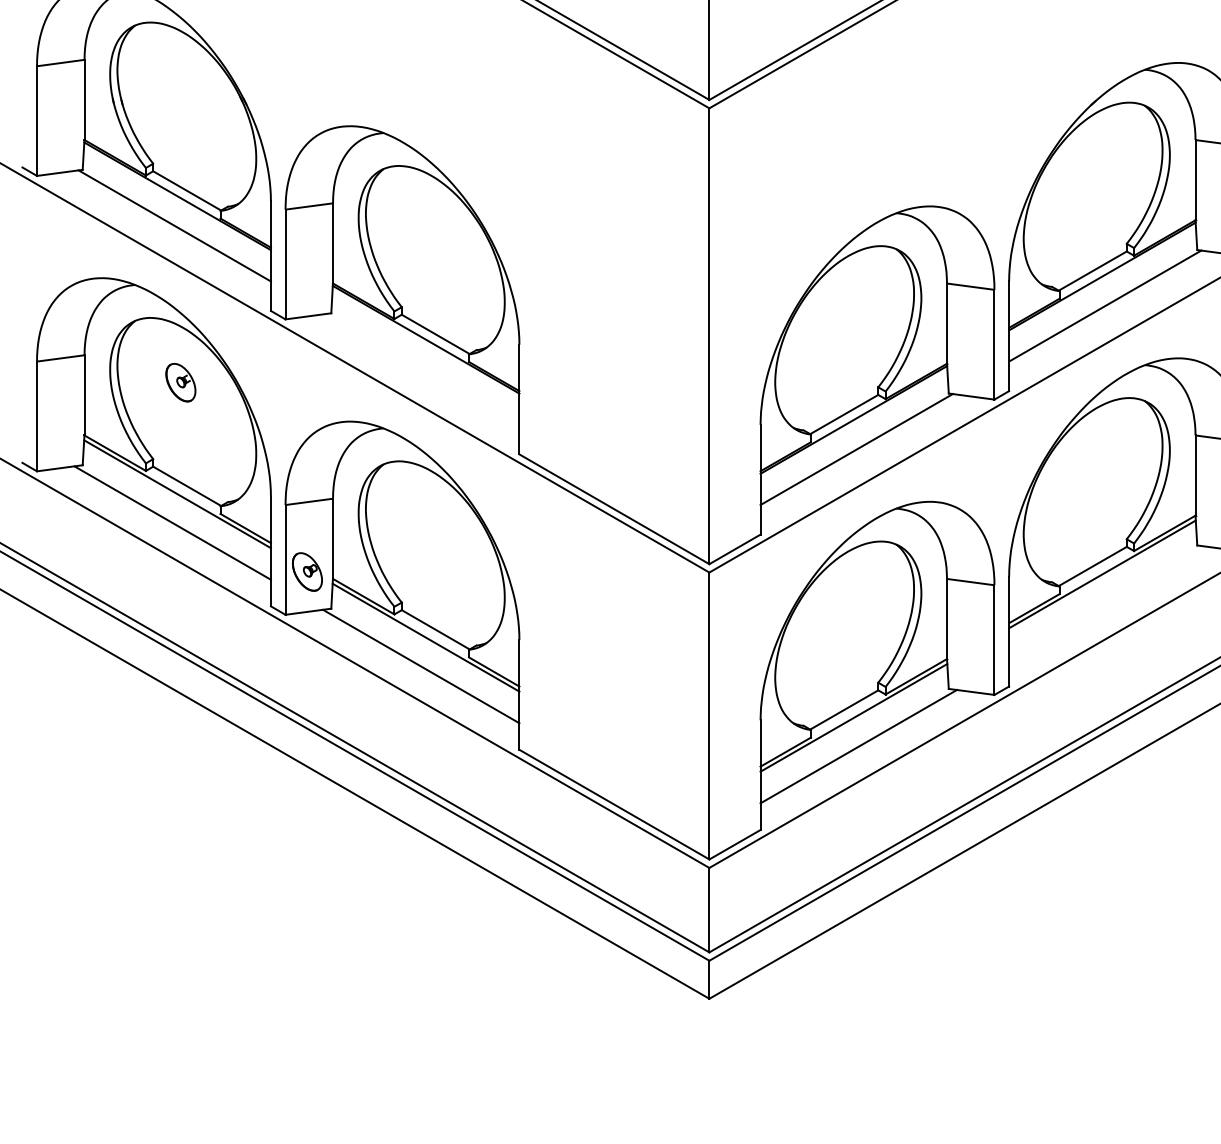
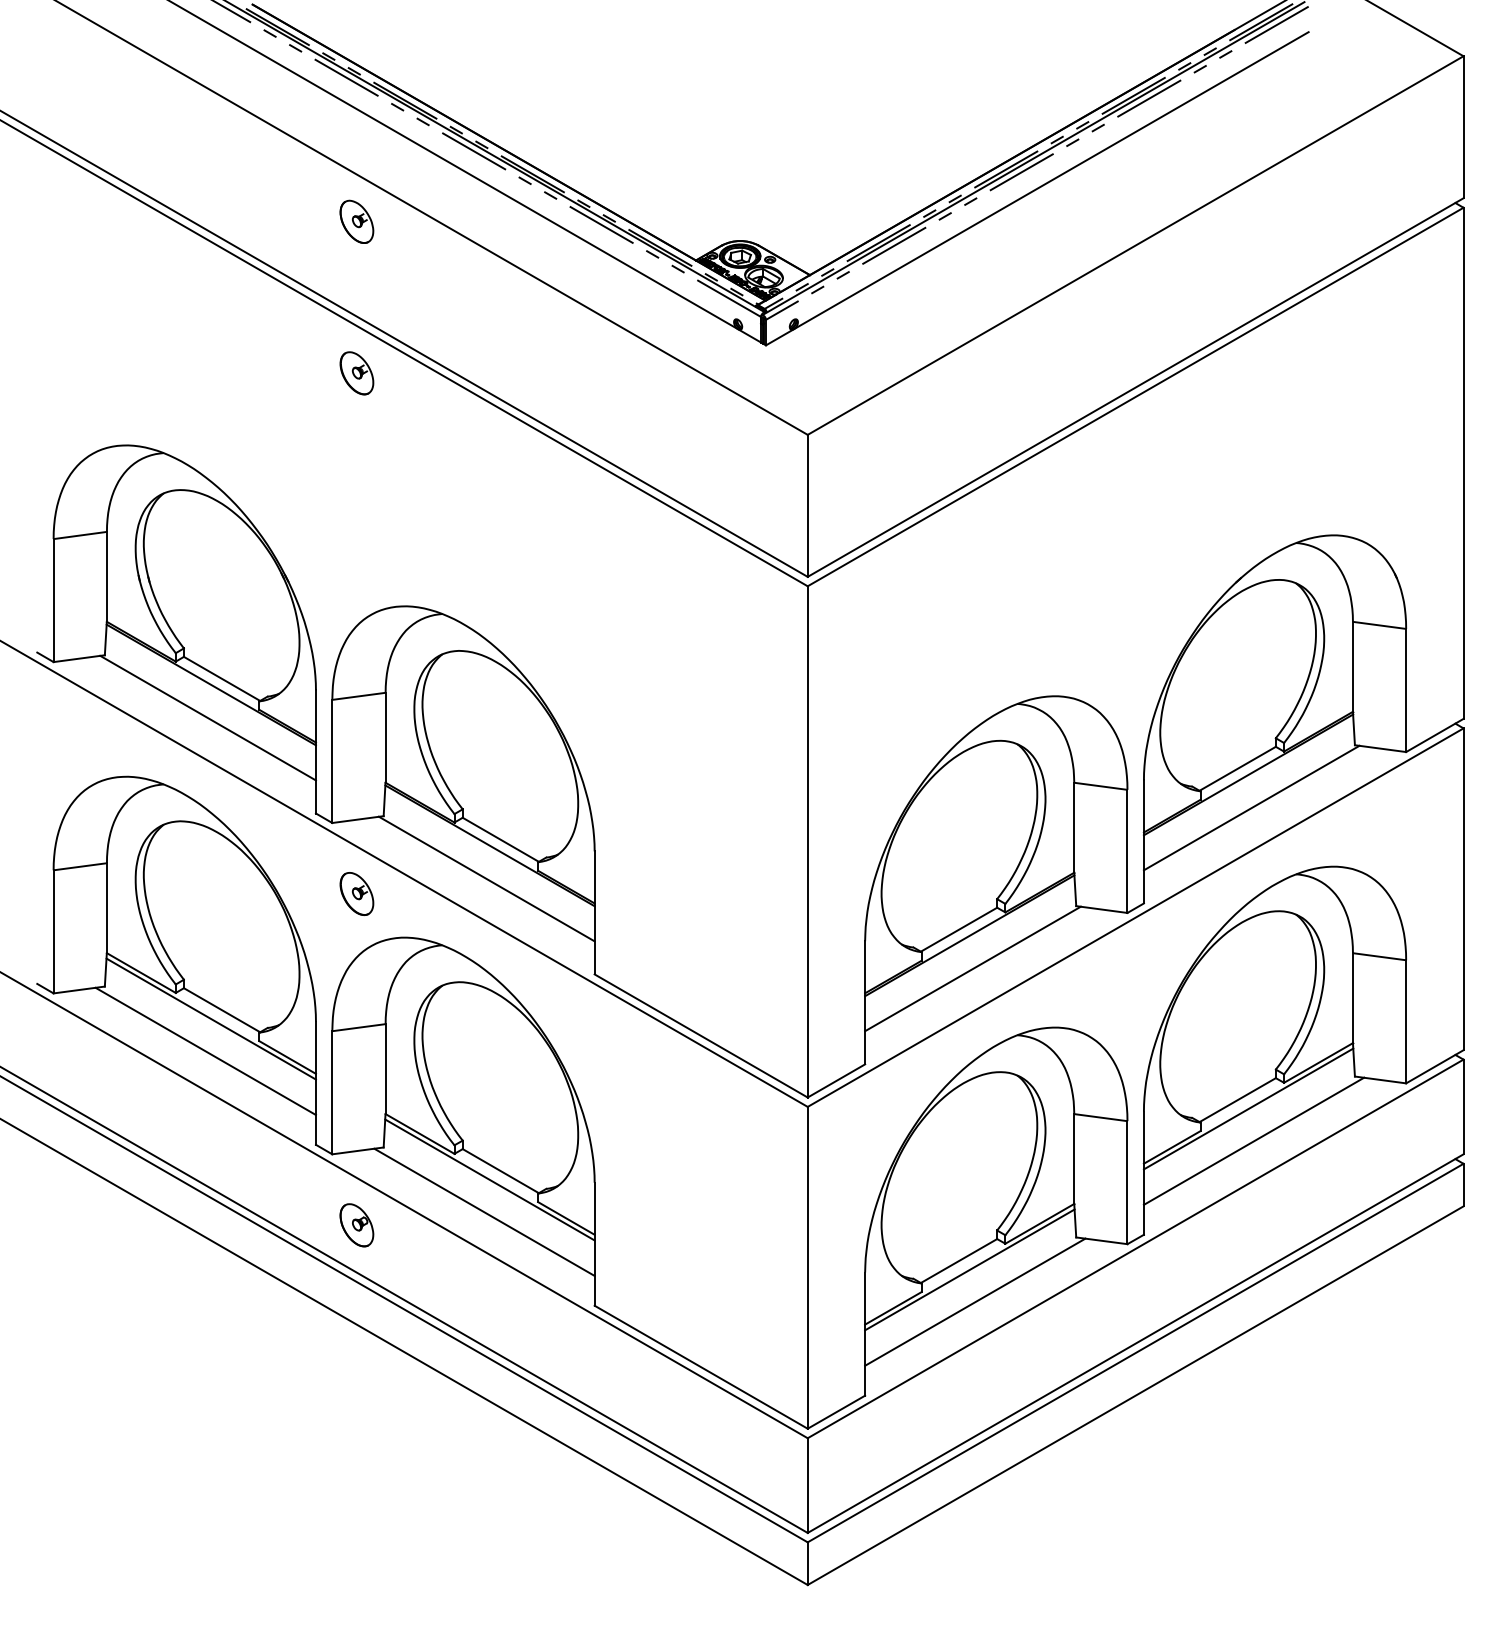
line: (422, 368) -> (486, 878), added
part: (180, 382) -> (356, 893), moved
part: (307, 572) -> (356, 1225), moved
line: (1106, 602) -> (1253, 1140), added

